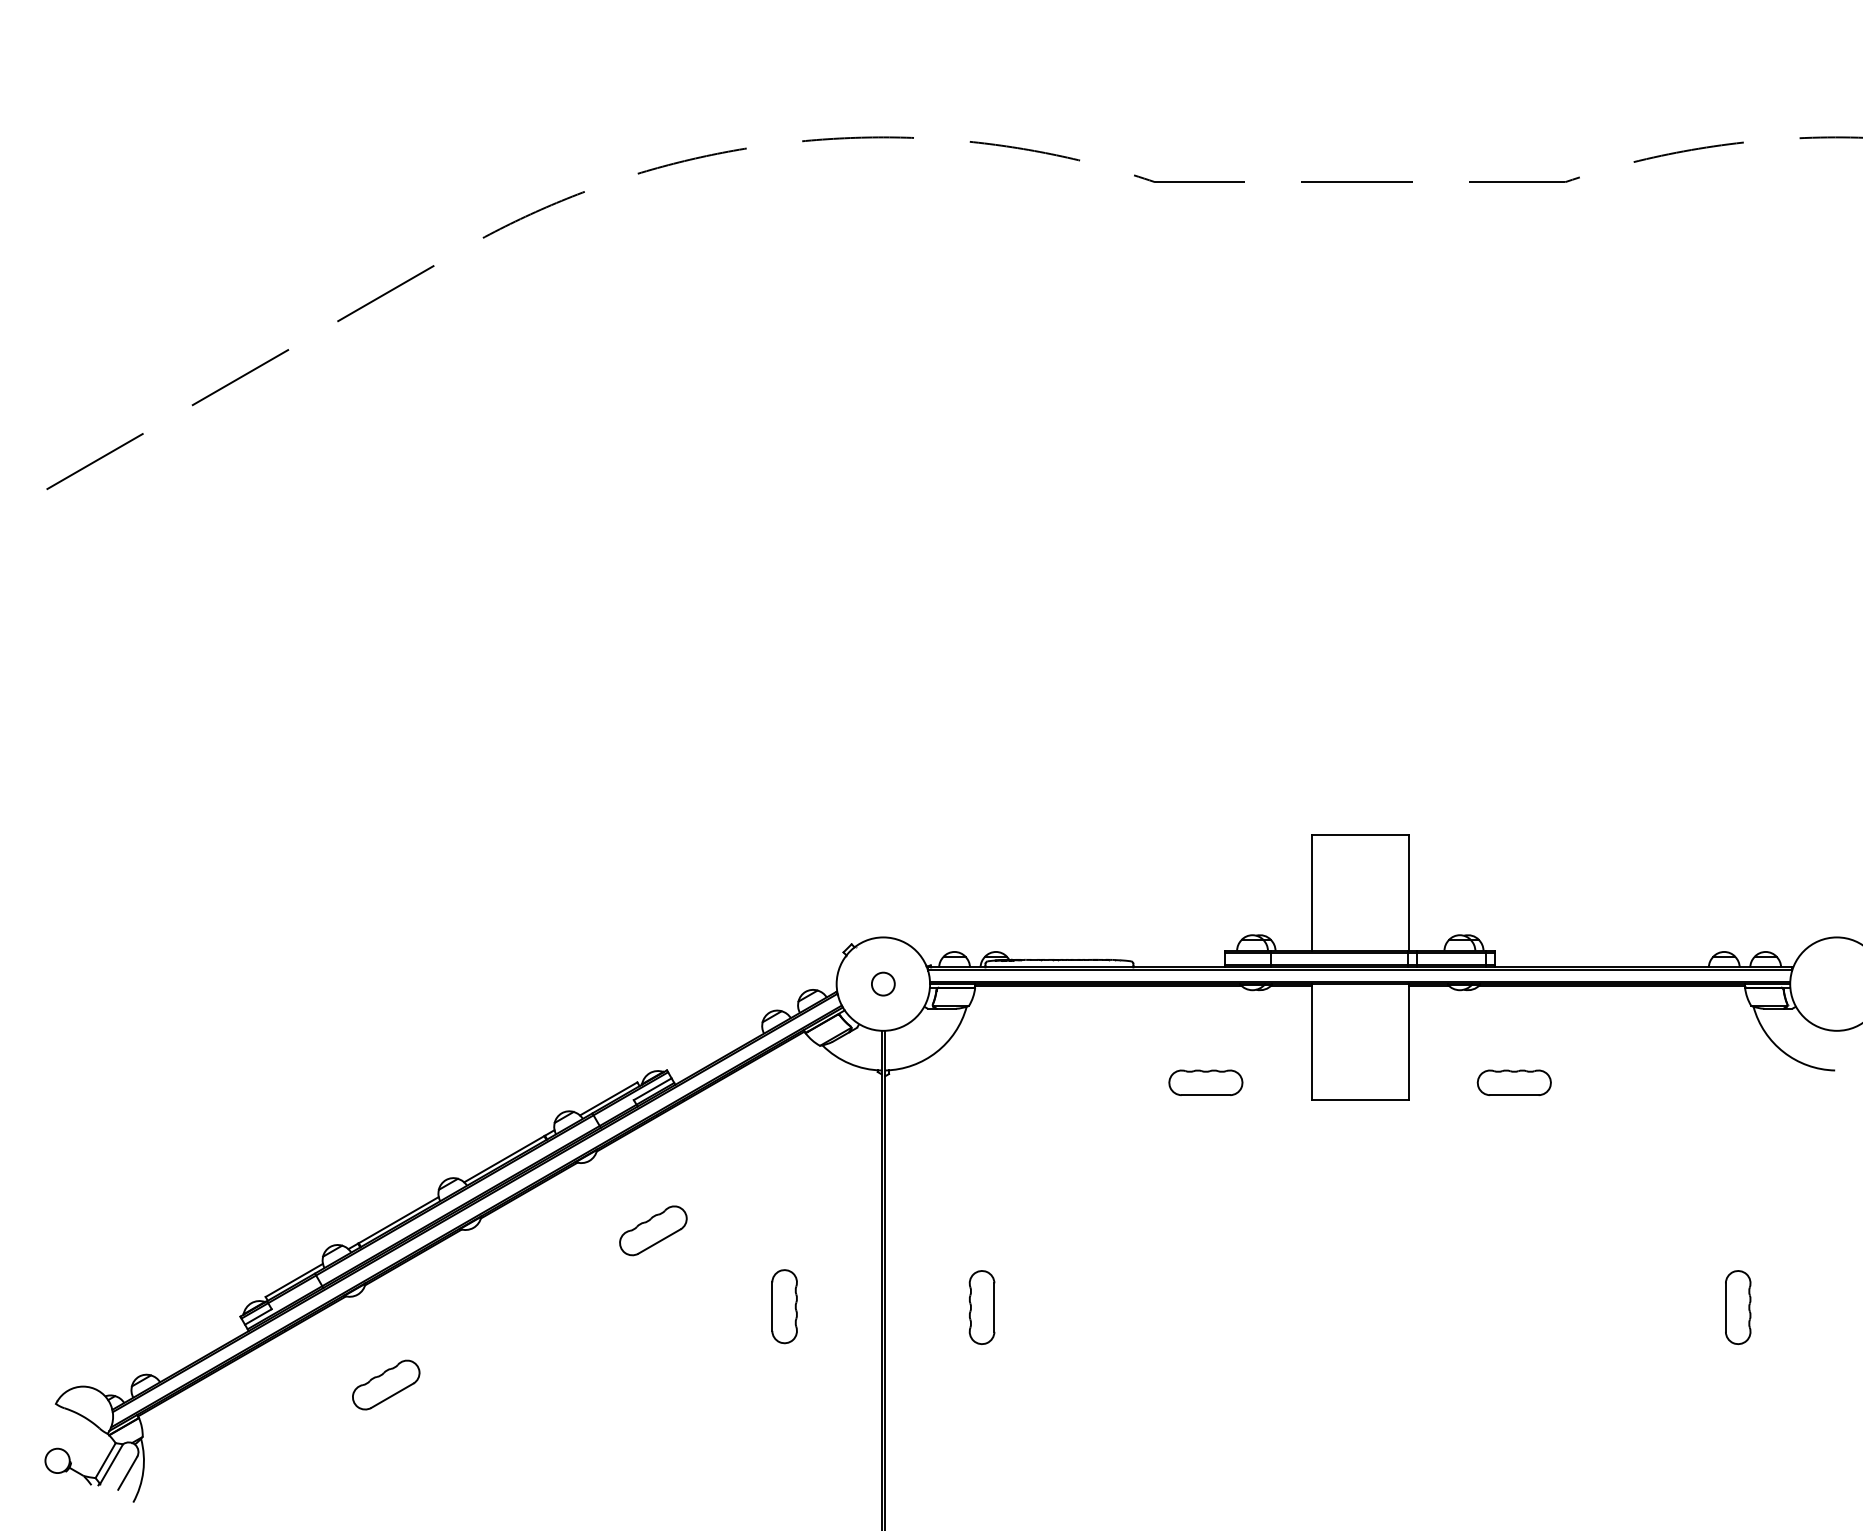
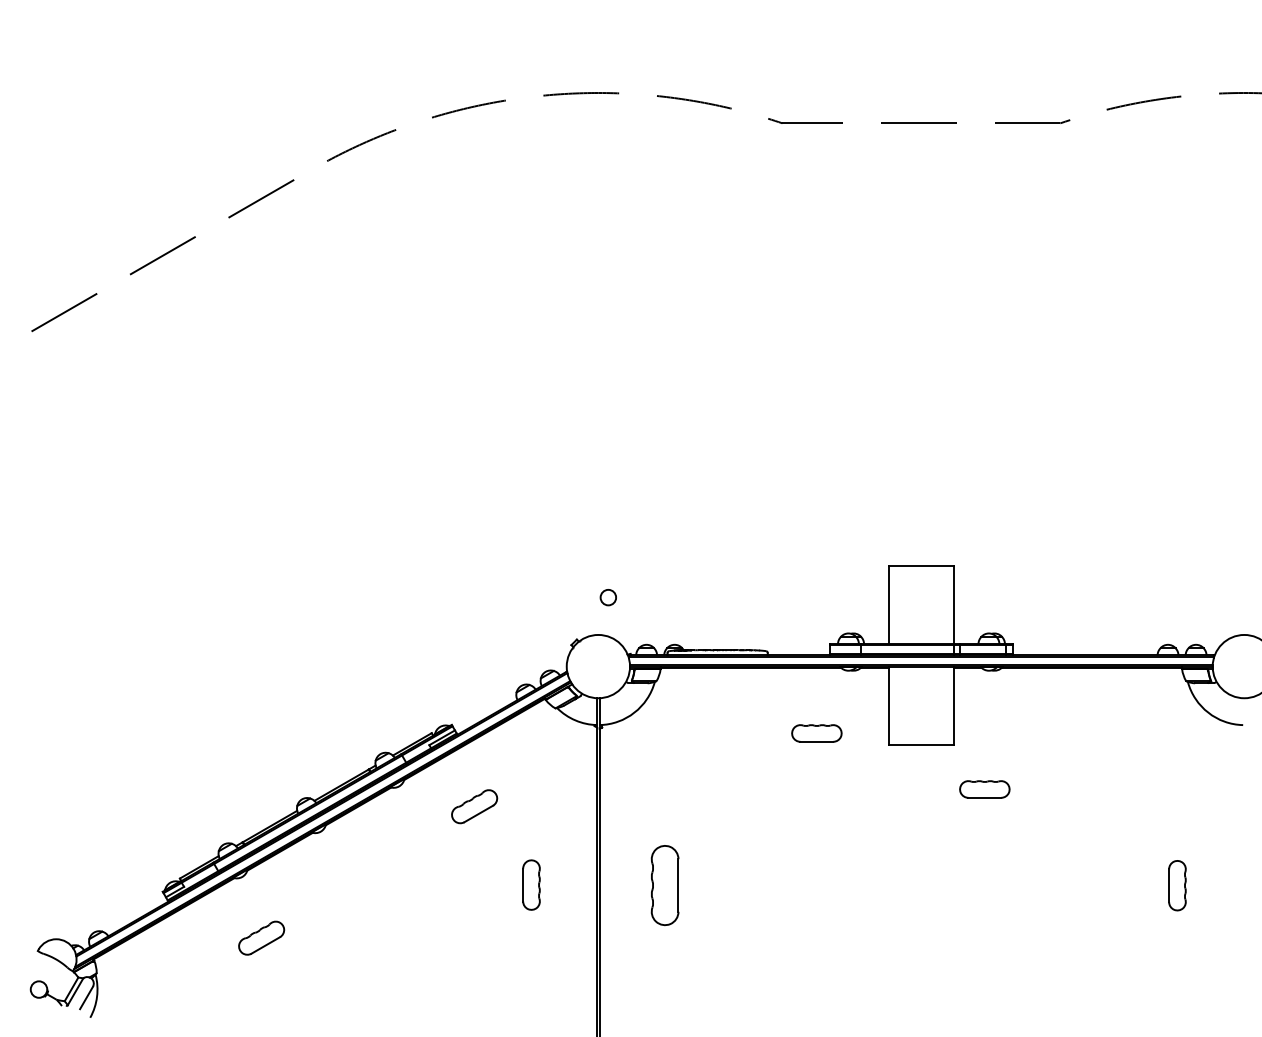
circle: (882, 983) -> (607, 597), moved
part: (1513, 1082) -> (984, 789), moved
part: (653, 1230) -> (474, 806), moved
part: (982, 1307) -> (665, 885), size x1.6

